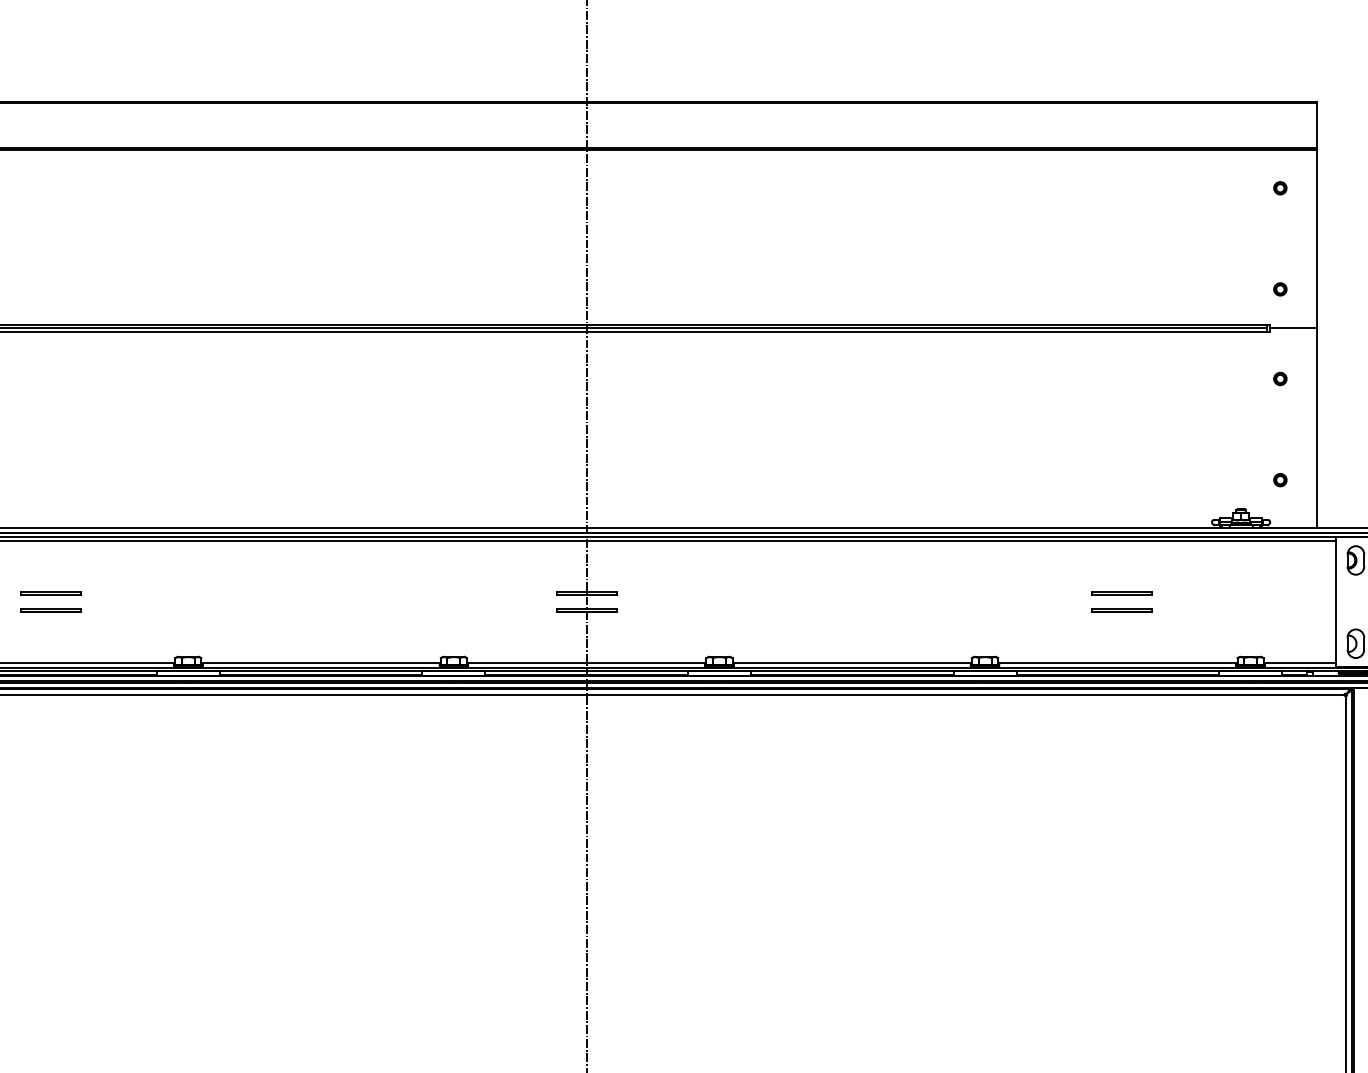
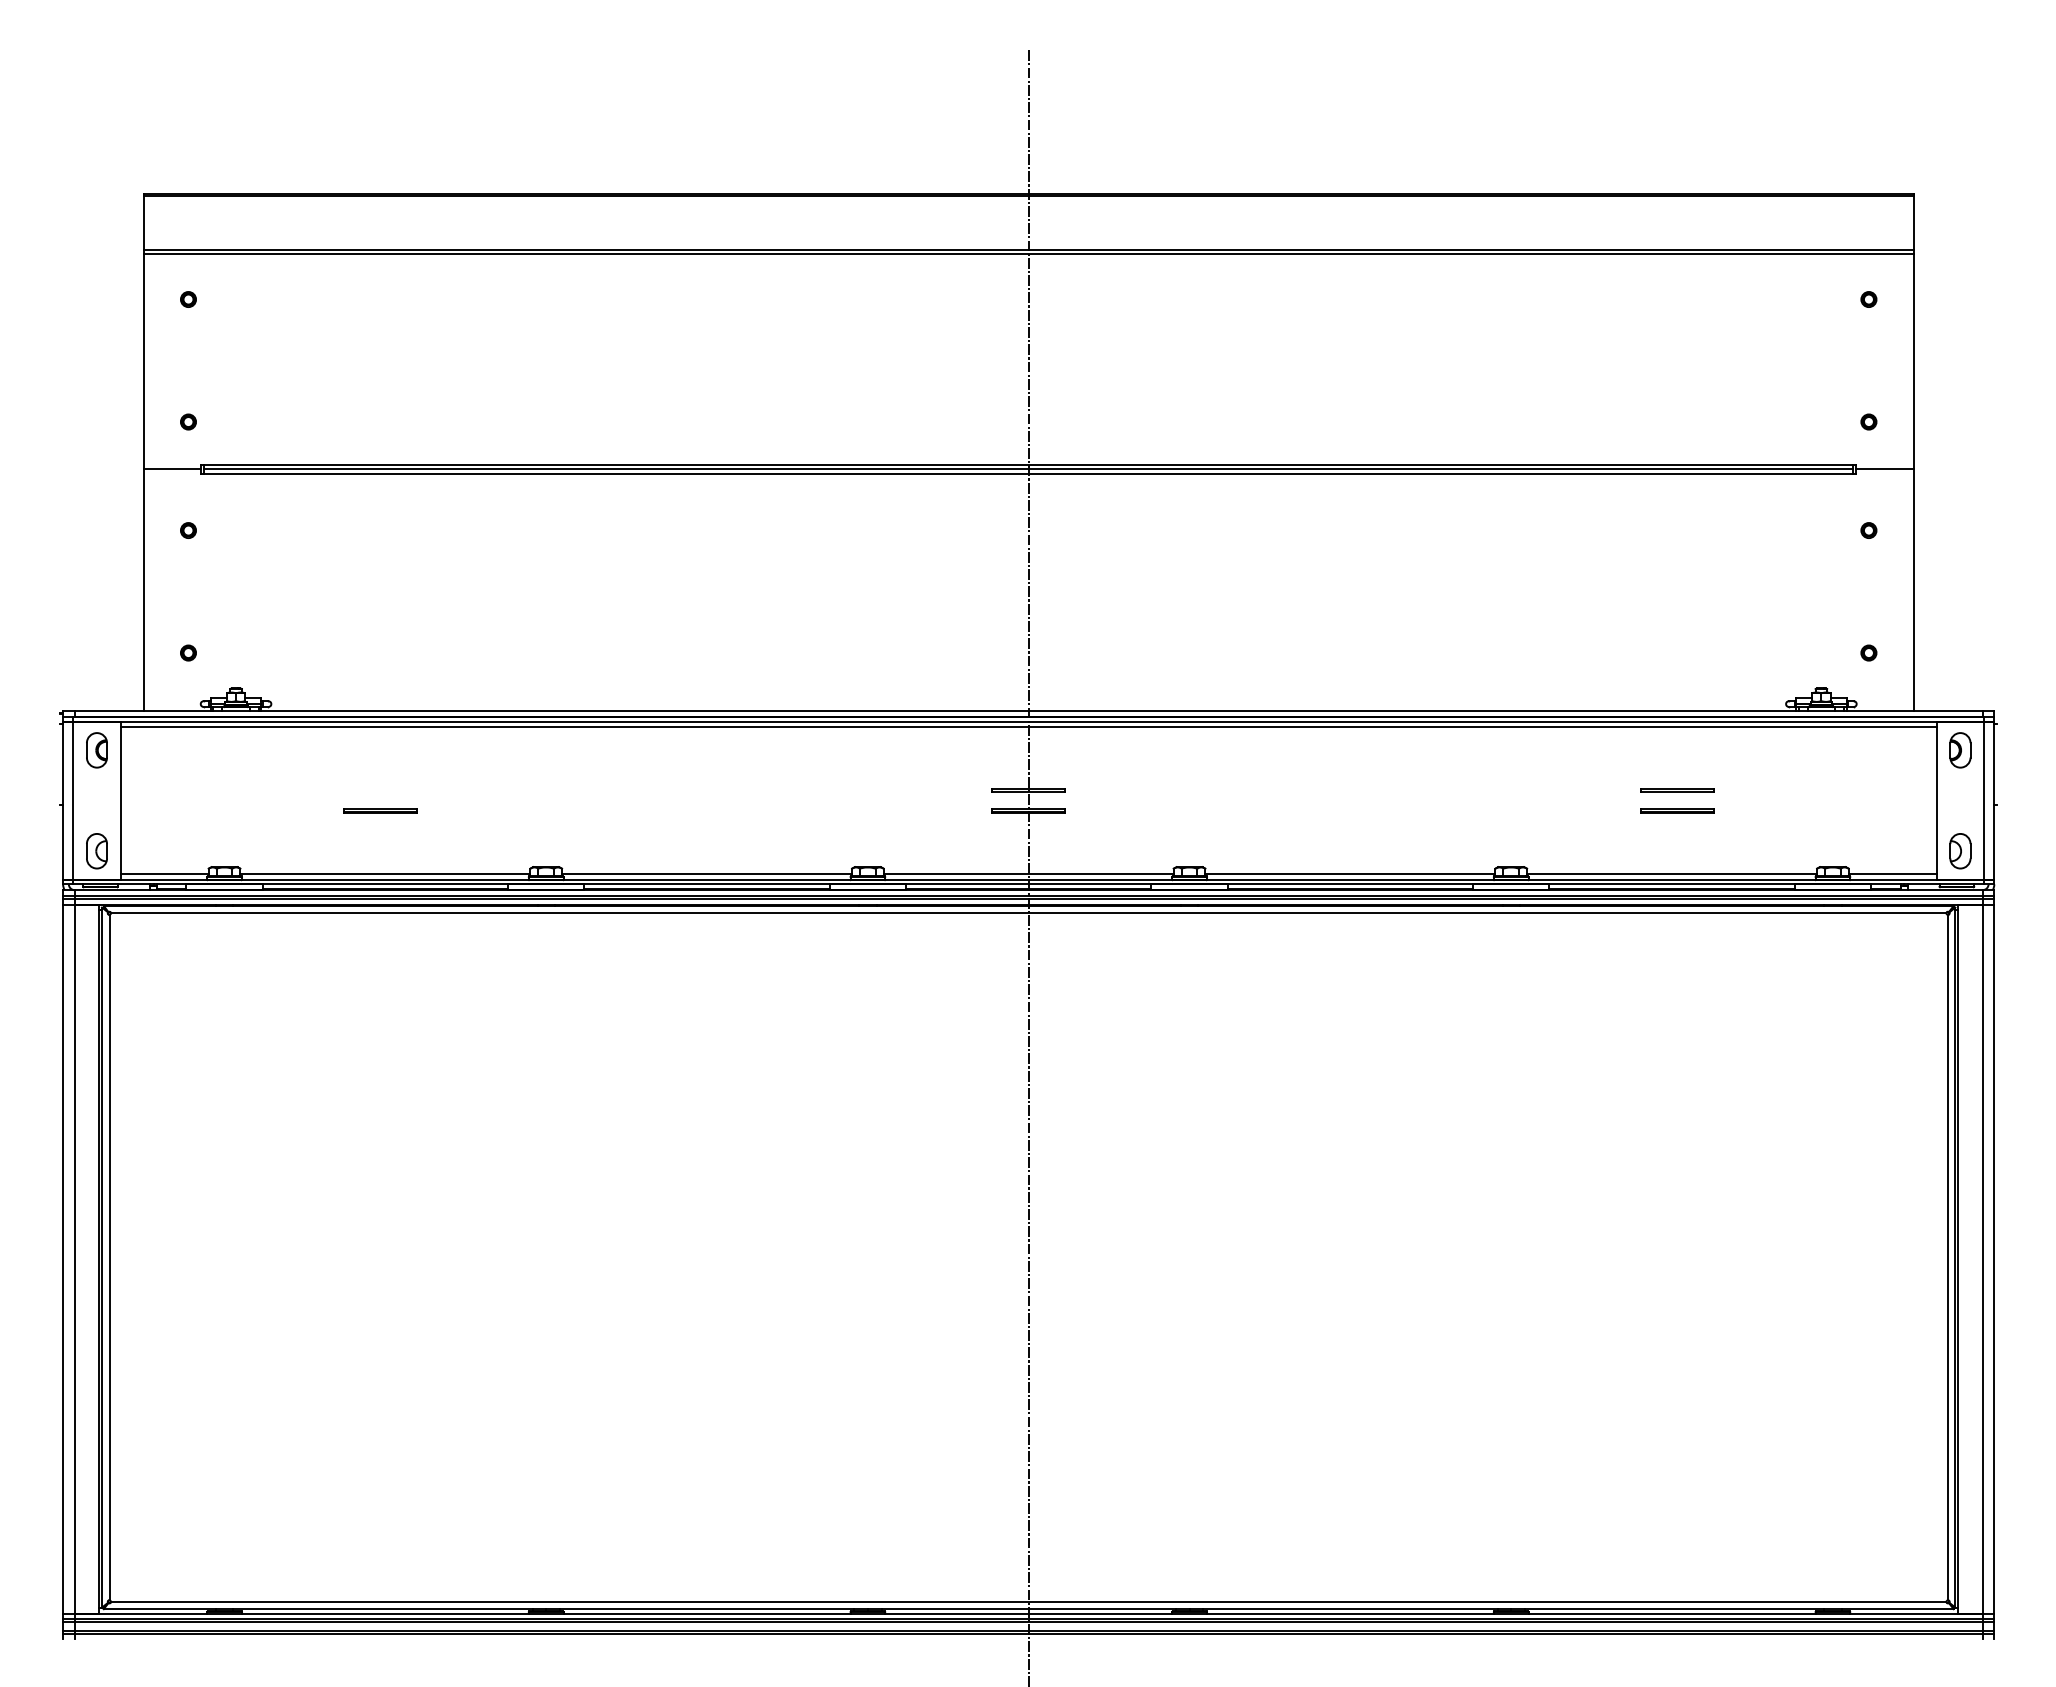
line: (51, 592) -> (380, 789), removed

